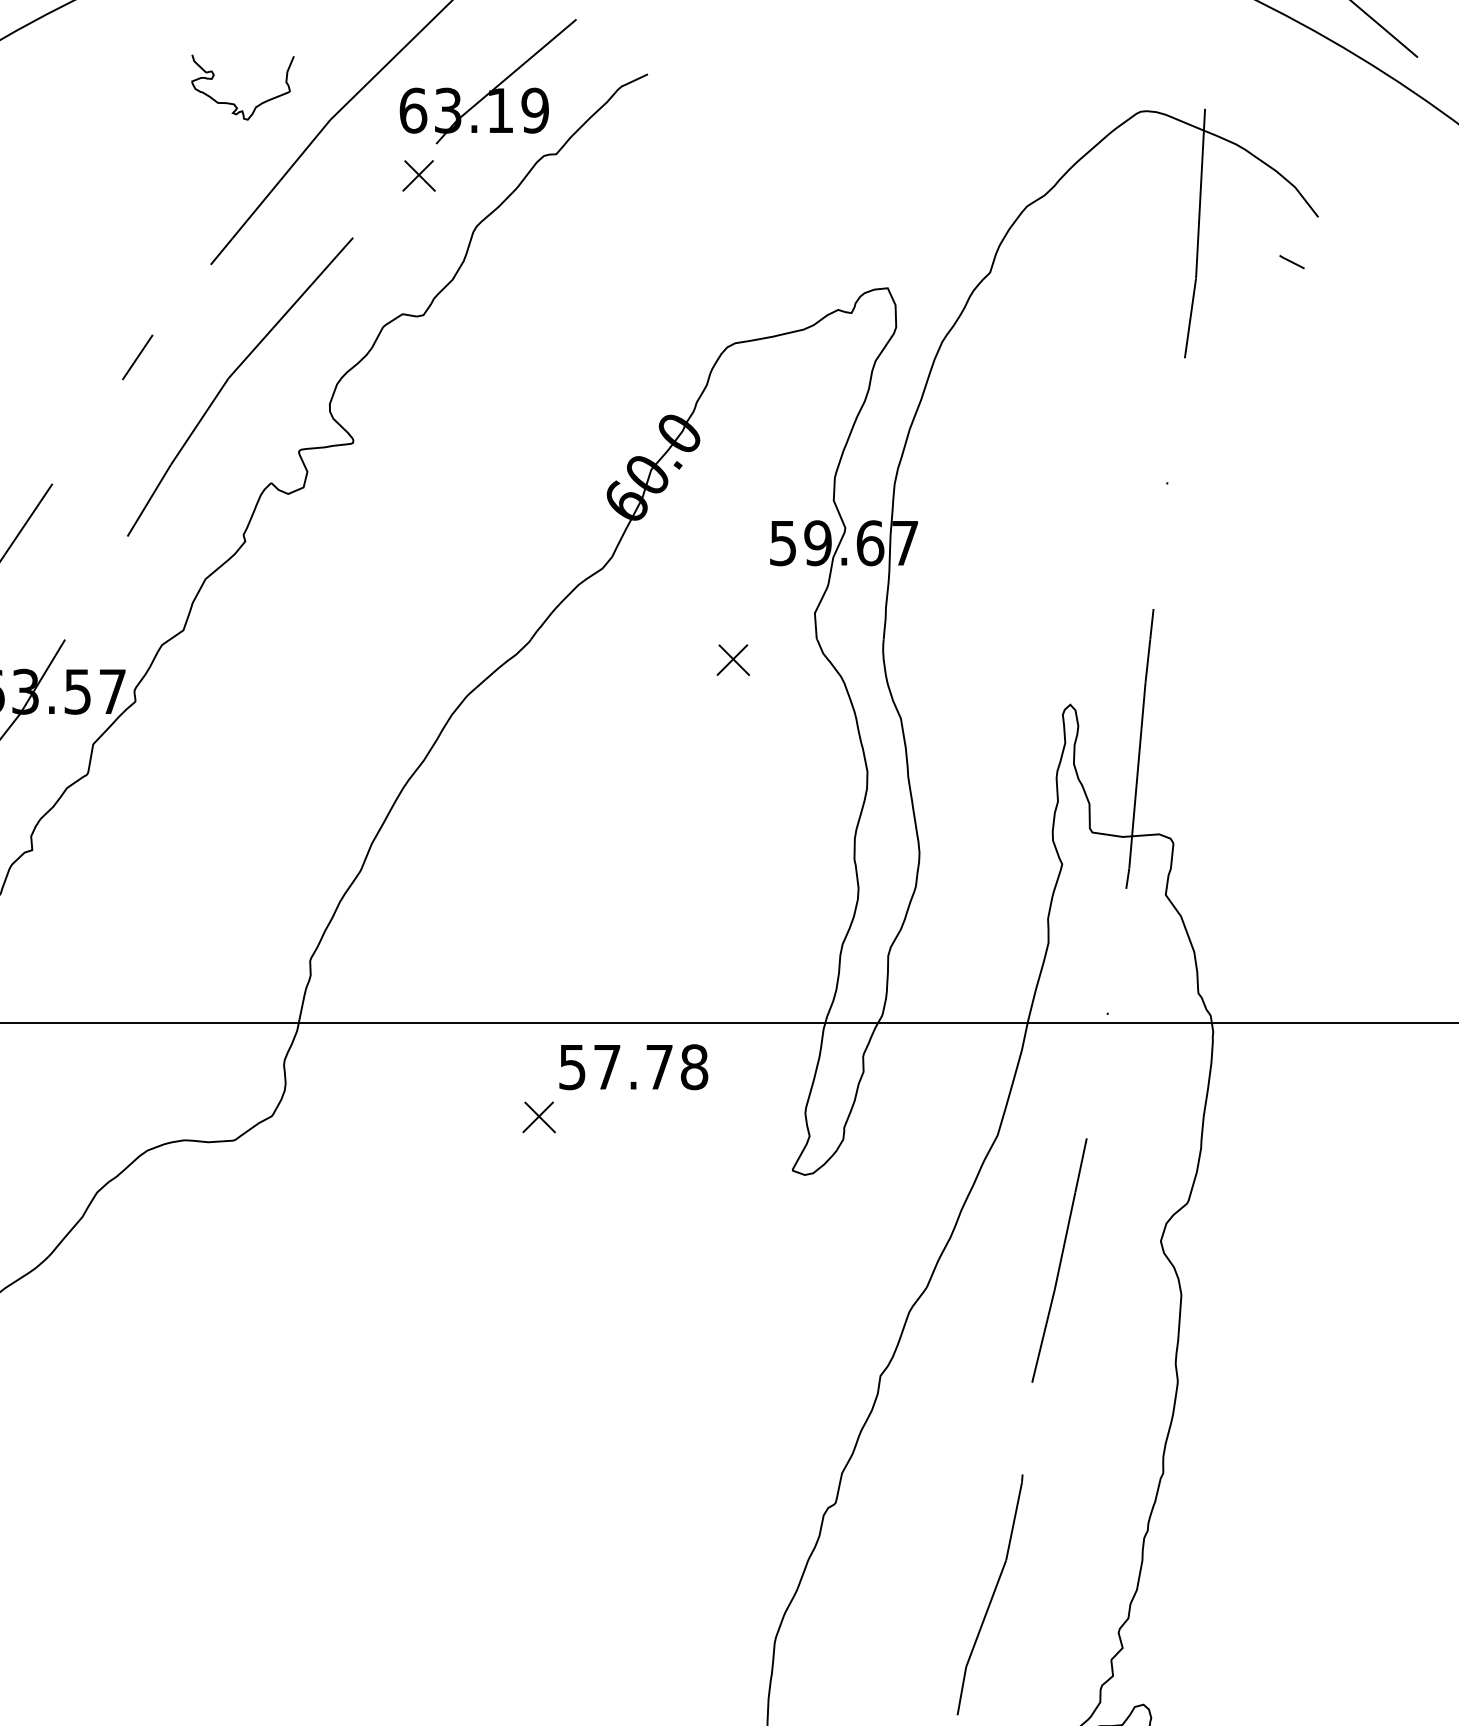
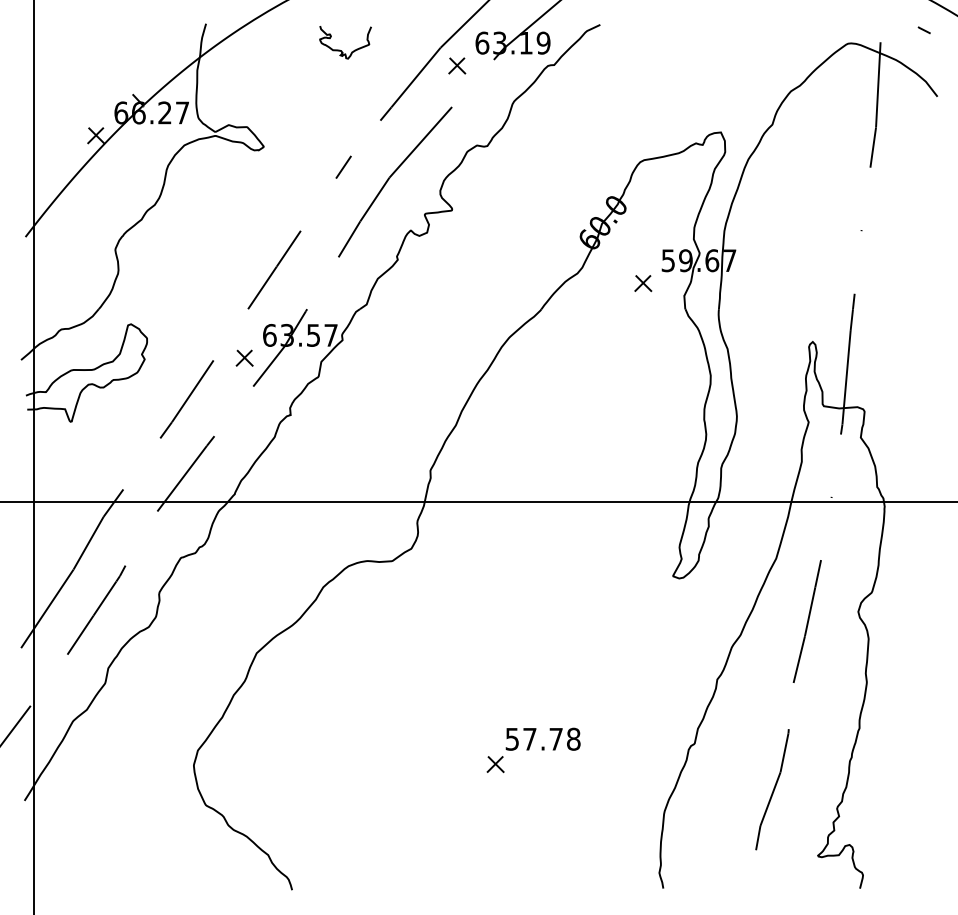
curve: (234, 103) -> (341, 50), moved
part: (419, 174) -> (457, 65), moved
line: (1290, 262) -> (923, 30), moved
part: (733, 660) -> (643, 283), moved
part: (614, 1087) -> (533, 749), moved

